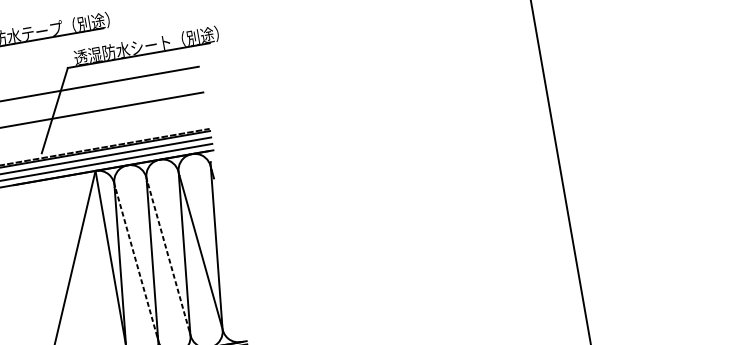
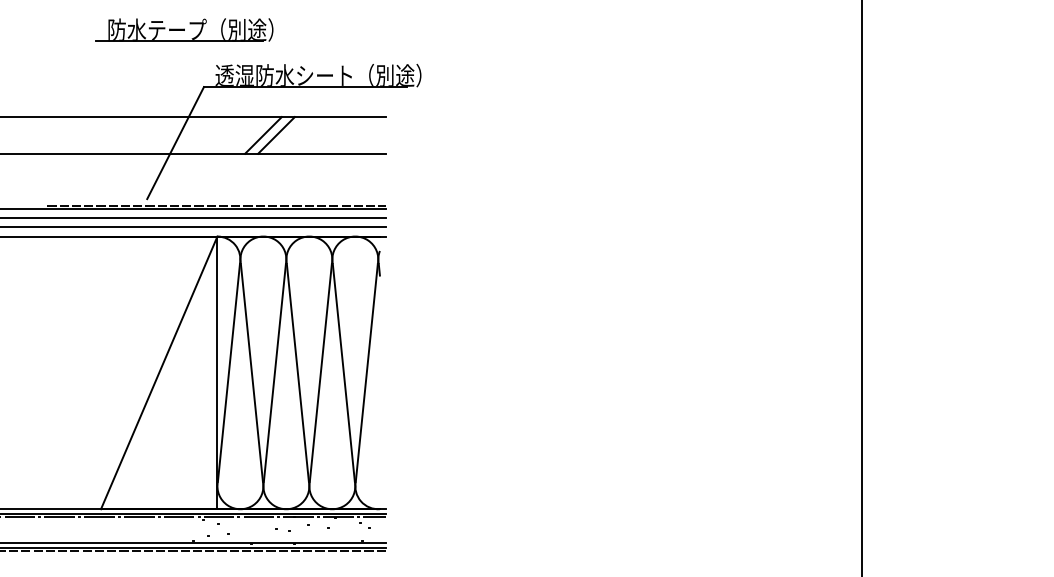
line: (124, 93) -> (276, 135), added
line: (115, 94) -> (263, 135), added
line: (168, 256) -> (297, 372), dashed -> solid
line: (135, 261) -> (251, 372), dashed -> solid

